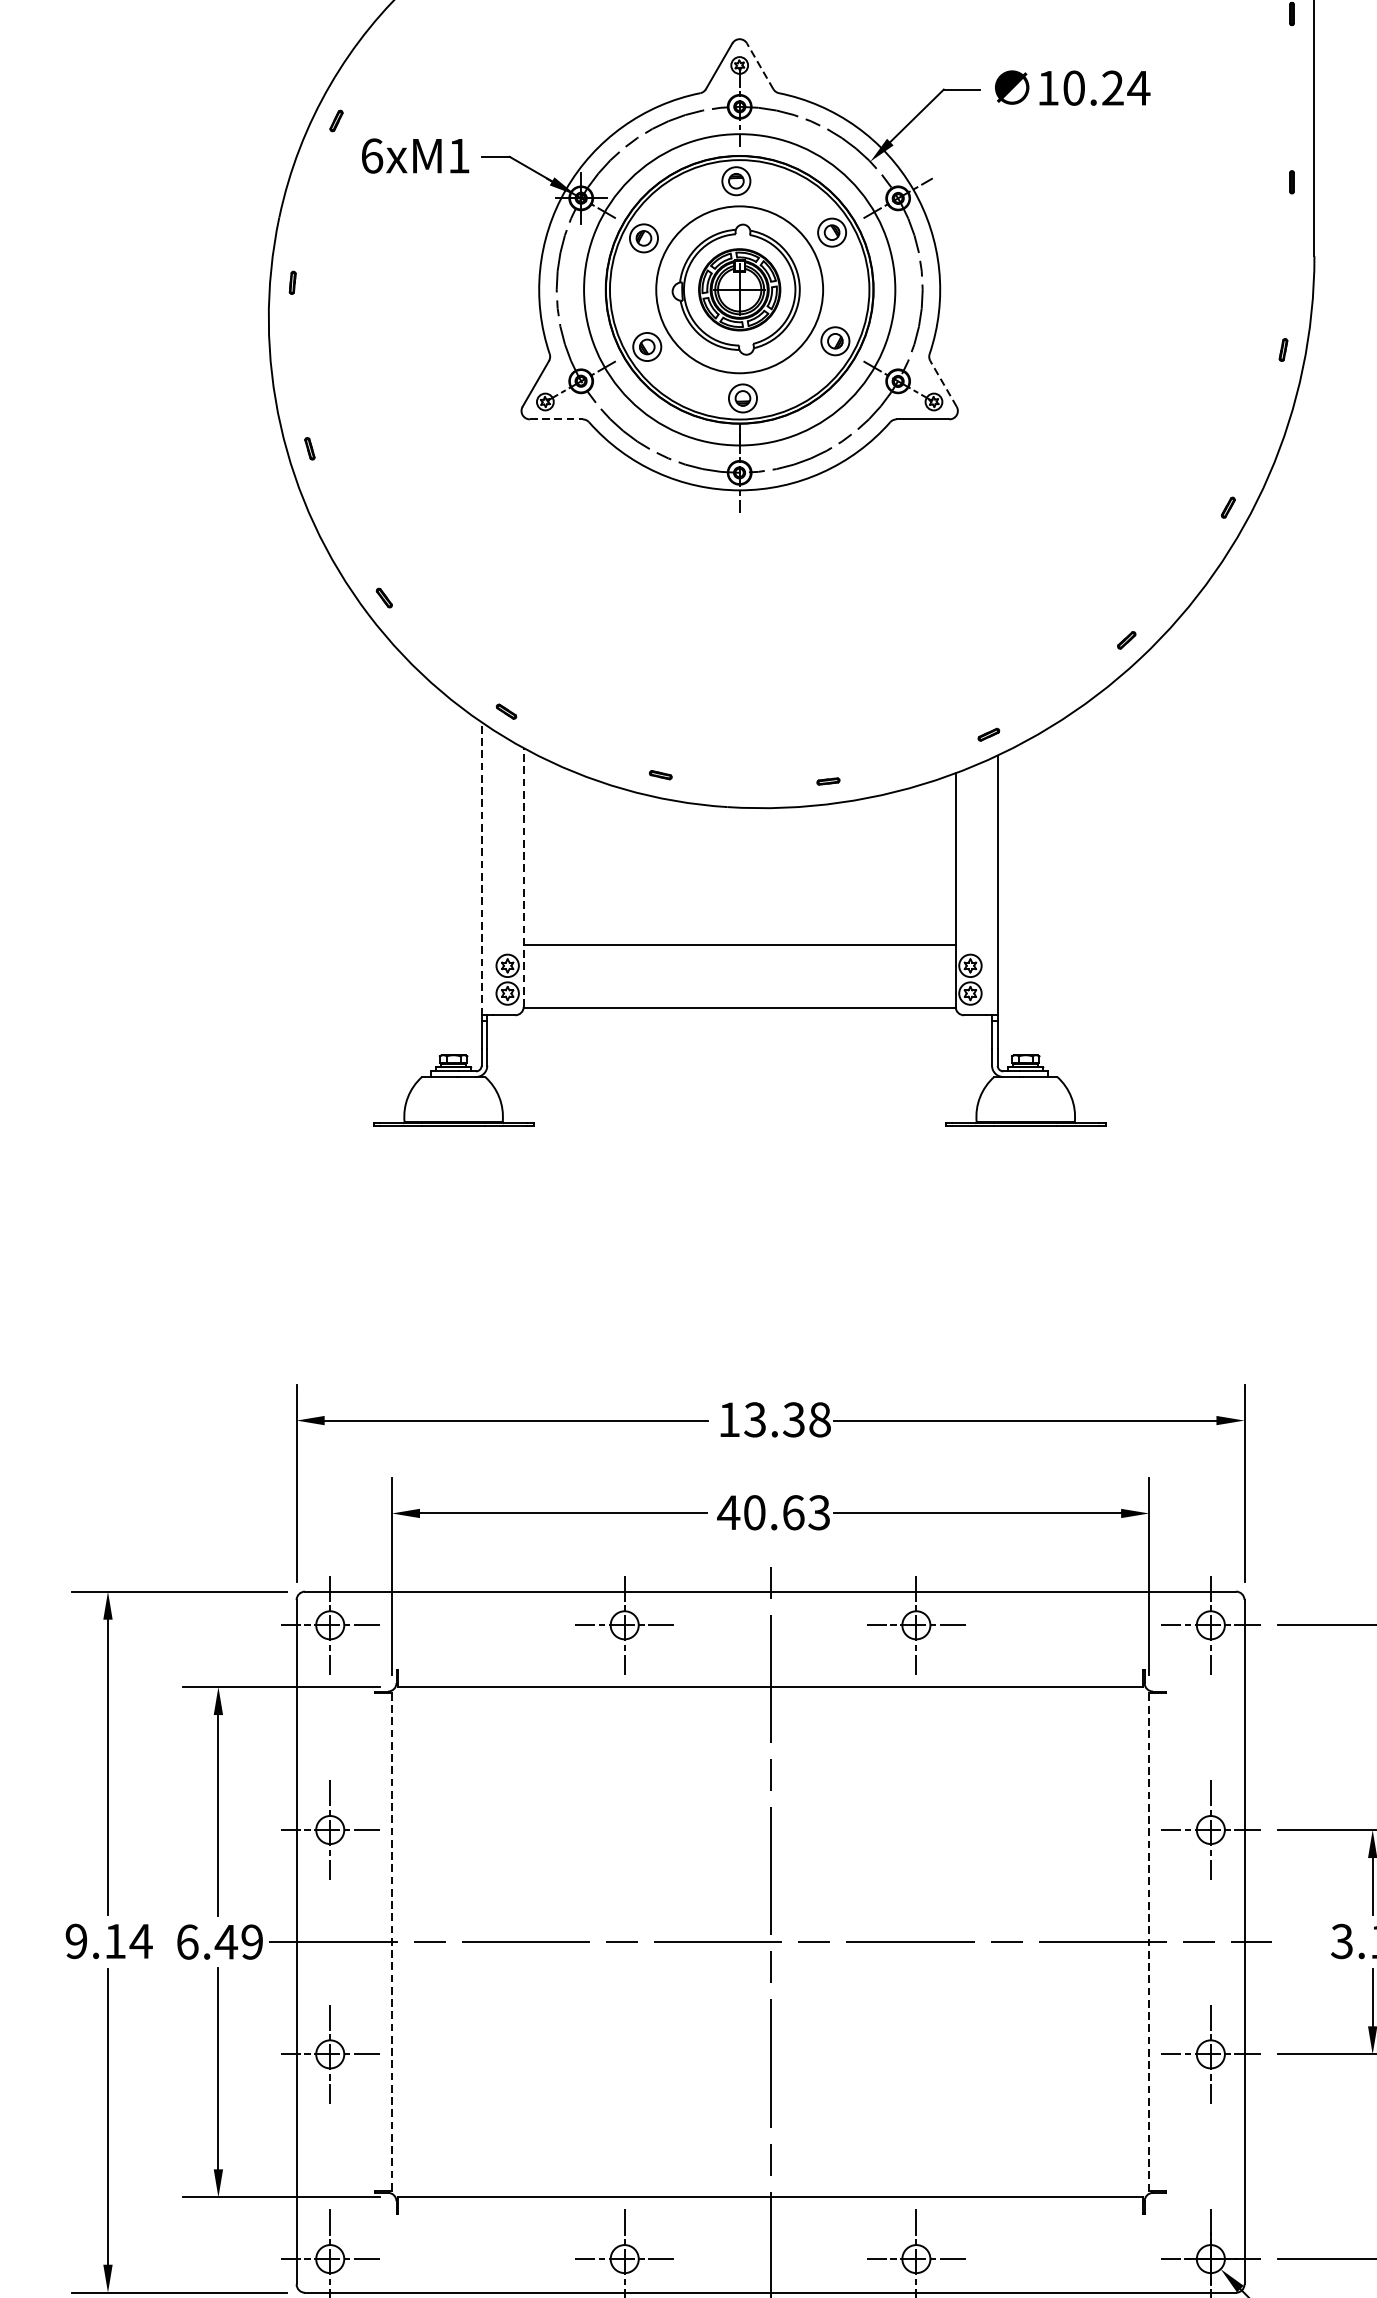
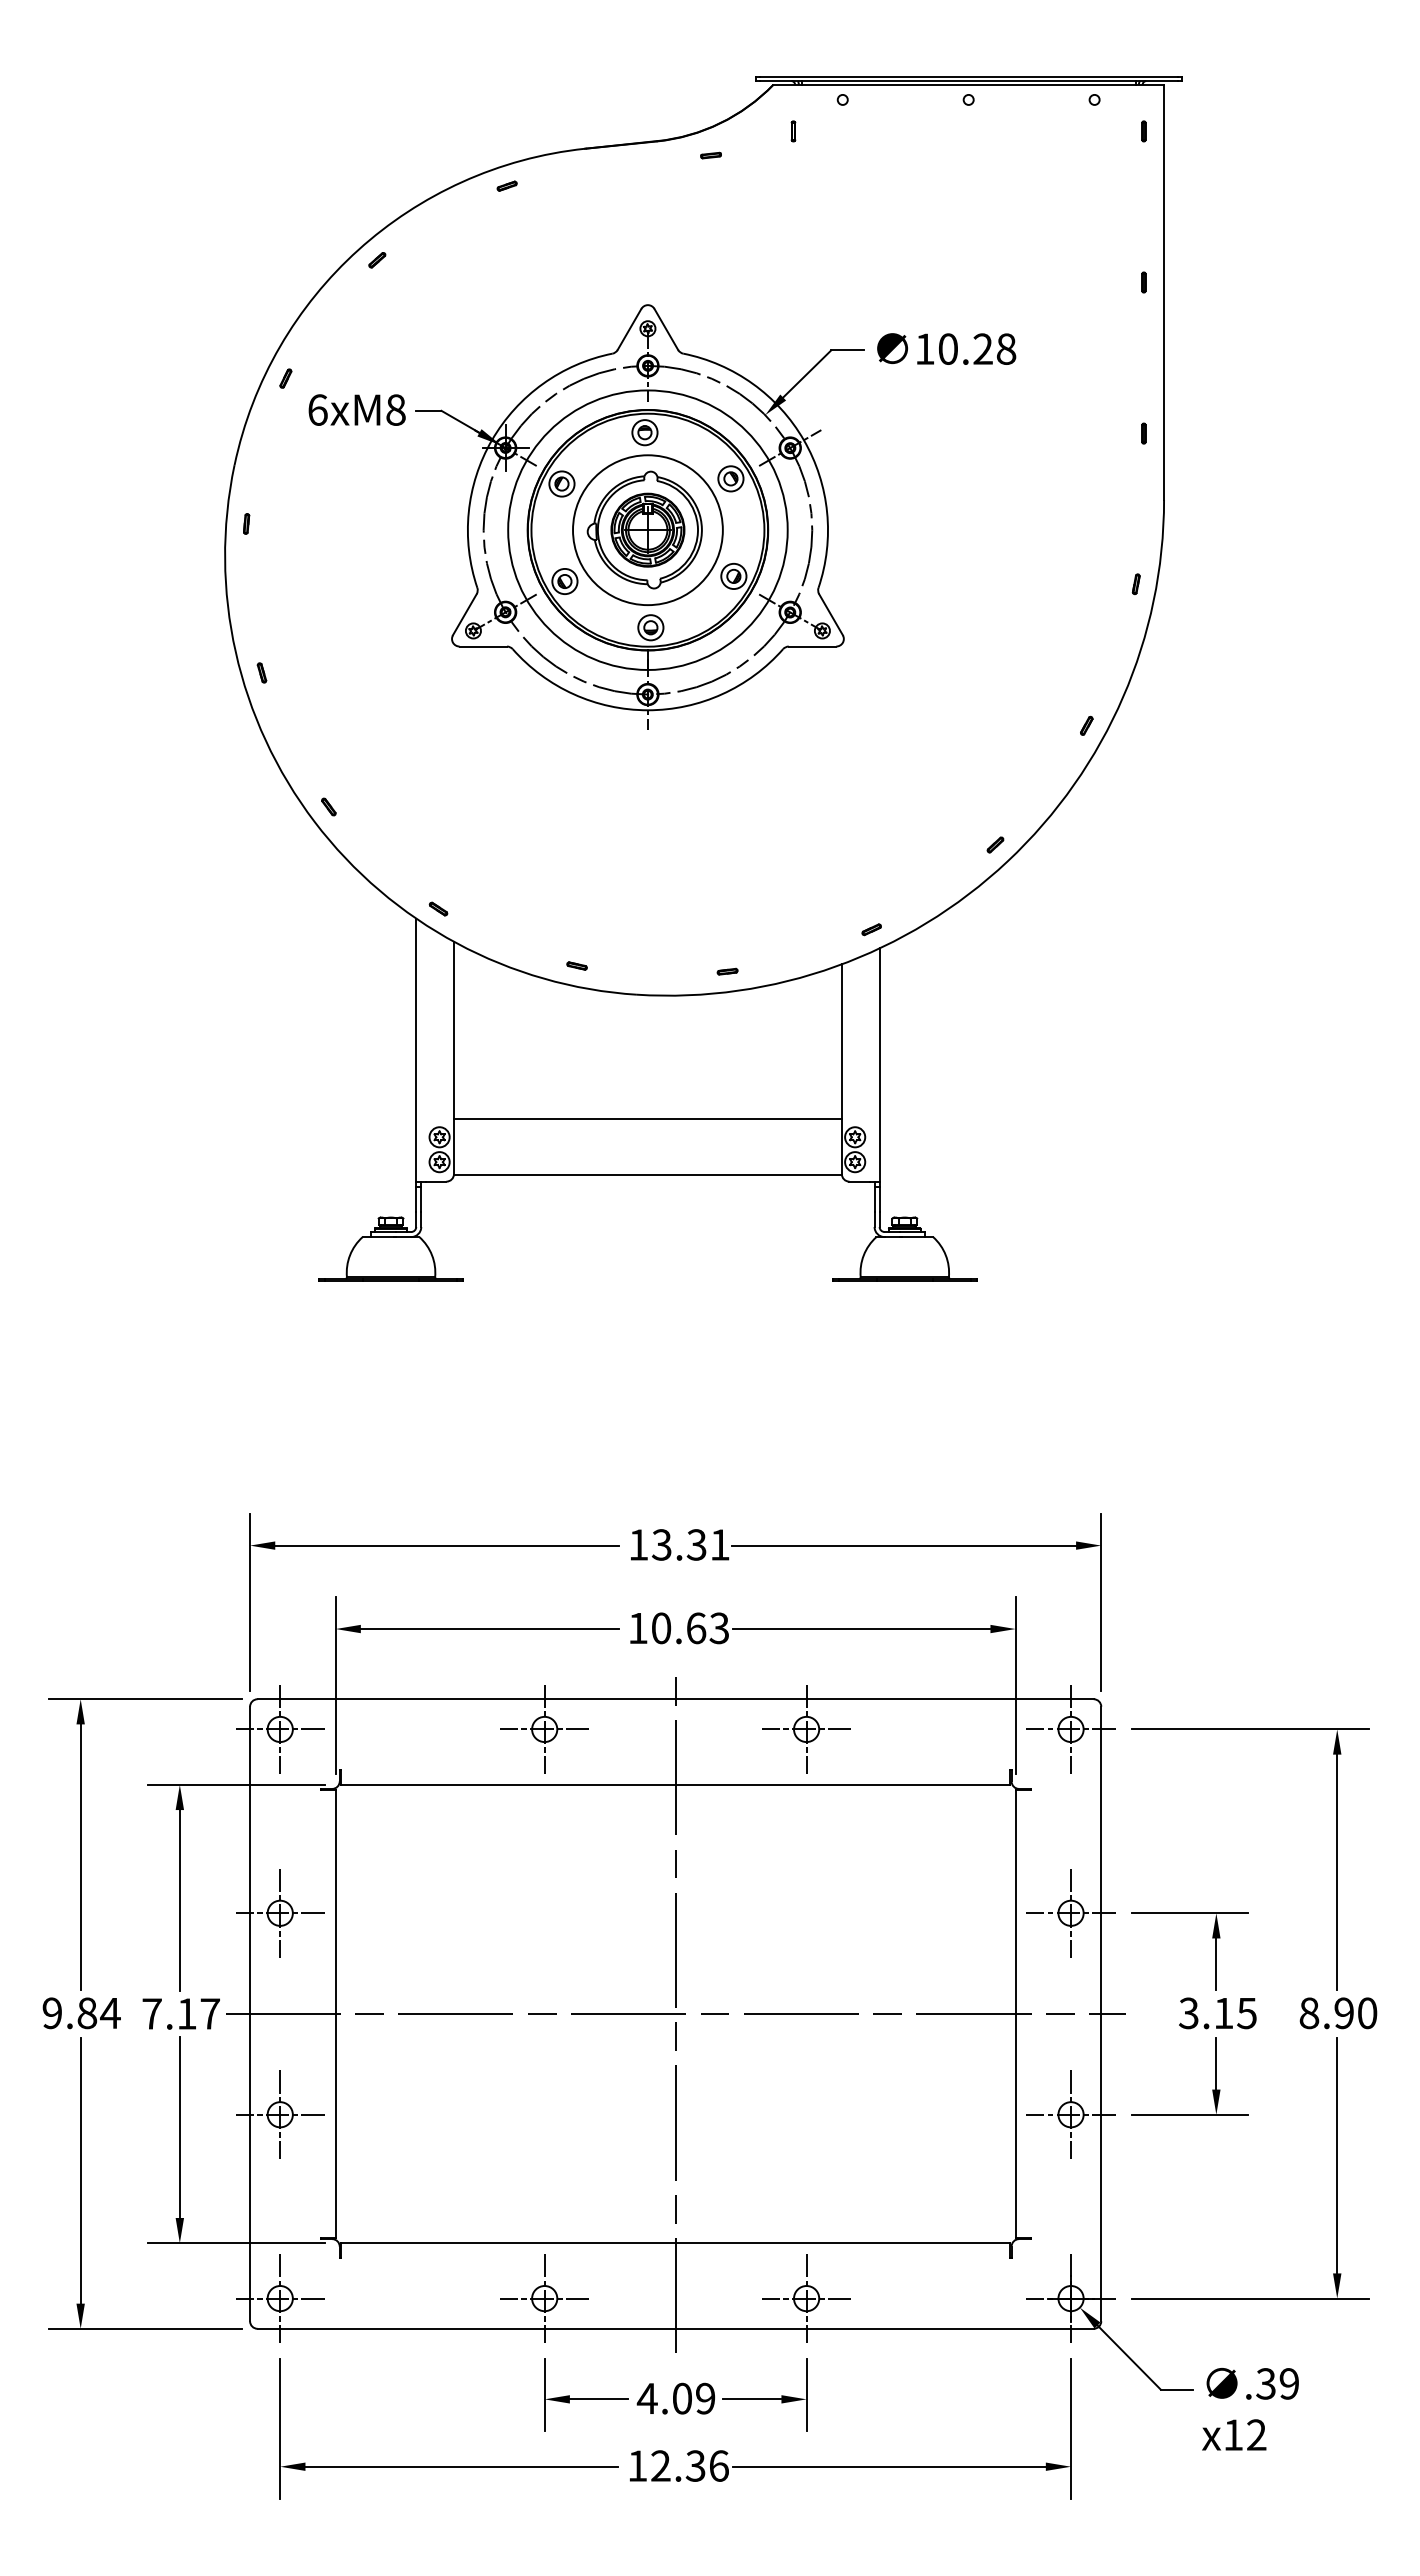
line: (760, 66) -> (666, 329), dashed -> solid
text: (1137, 87) -> (1005, 348), 10.24 -> 10.28
text: (458, 155) -> (395, 409), 6xM1 -> 6xM8
line: (942, 383) -> (830, 614), dashed -> solid
line: (556, 419) -> (483, 646), dashed -> solid
line: (481, 869) -> (416, 1050), dashed -> solid
line: (524, 877) -> (454, 1057), dashed -> solid
text: (819, 1419) -> (719, 1544), 13.38 -> 13.31
text: (728, 1512) -> (637, 1628), 40.63 -> 10.63
text: (115, 1941) -> (87, 2013), 9.14 -> 9.84
text: (219, 1941) -> (180, 2013), 6.49 -> 7.17
line: (391, 1942) -> (335, 2014), dashed -> solid
line: (1149, 1942) -> (1015, 2014), dashed -> solid

